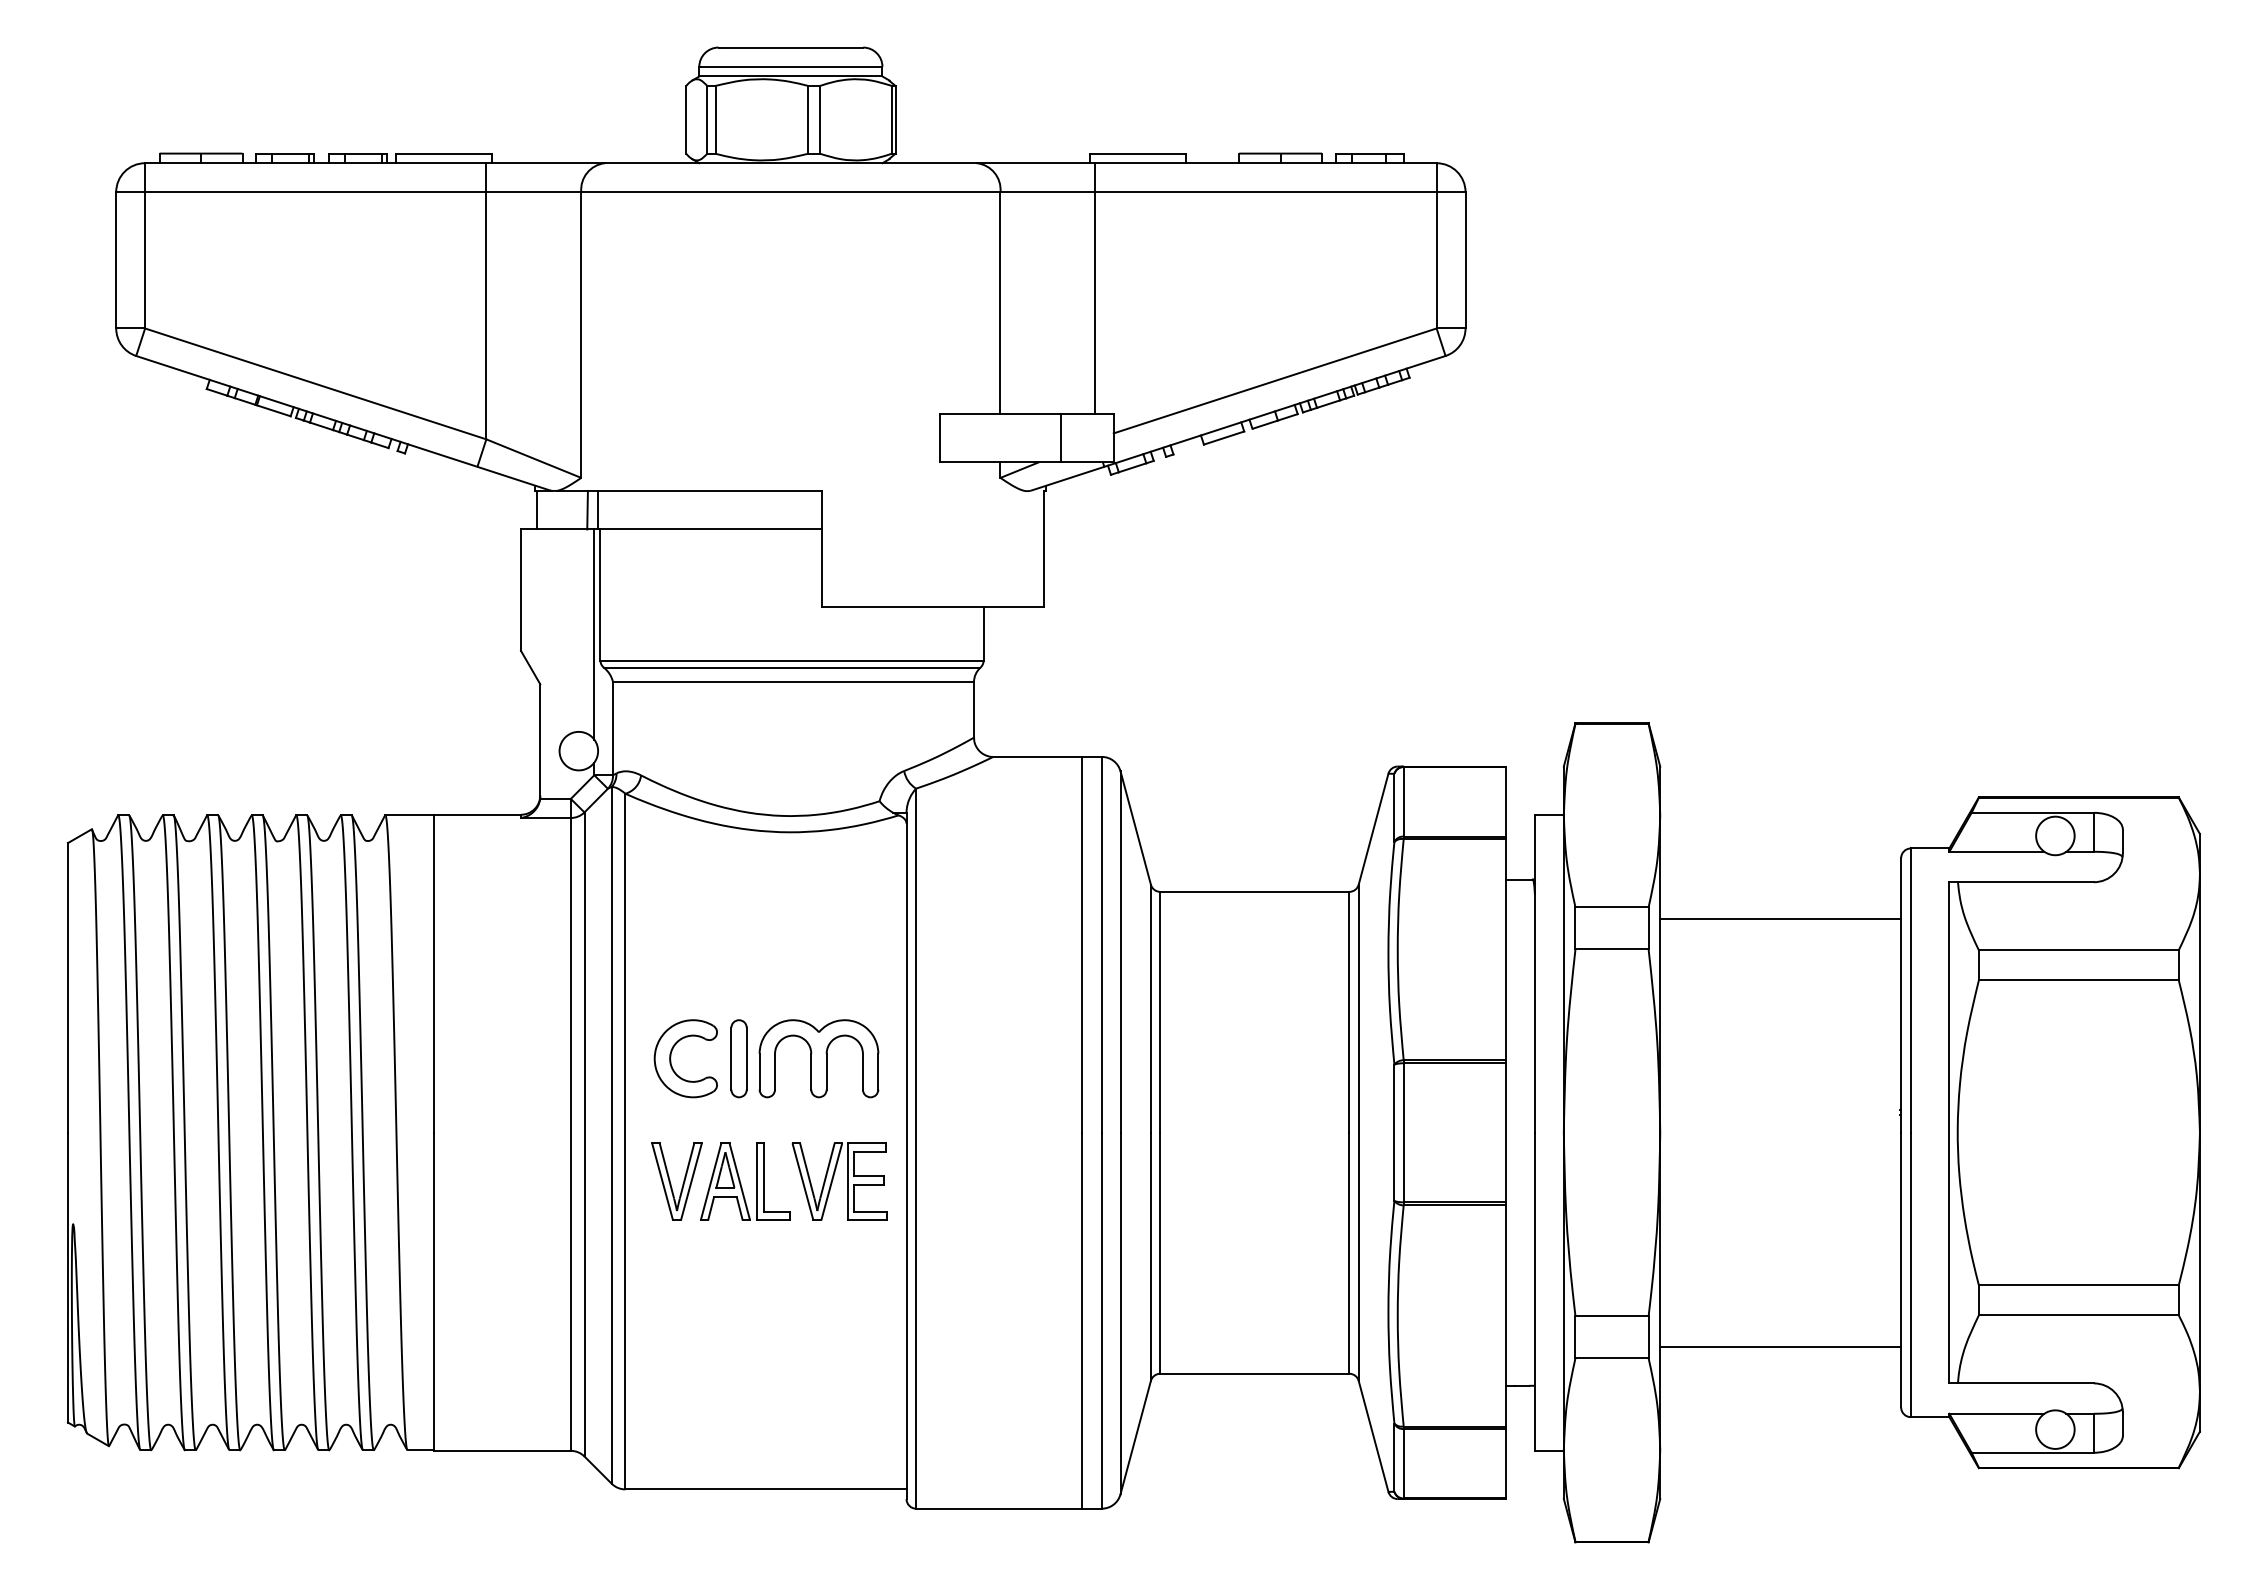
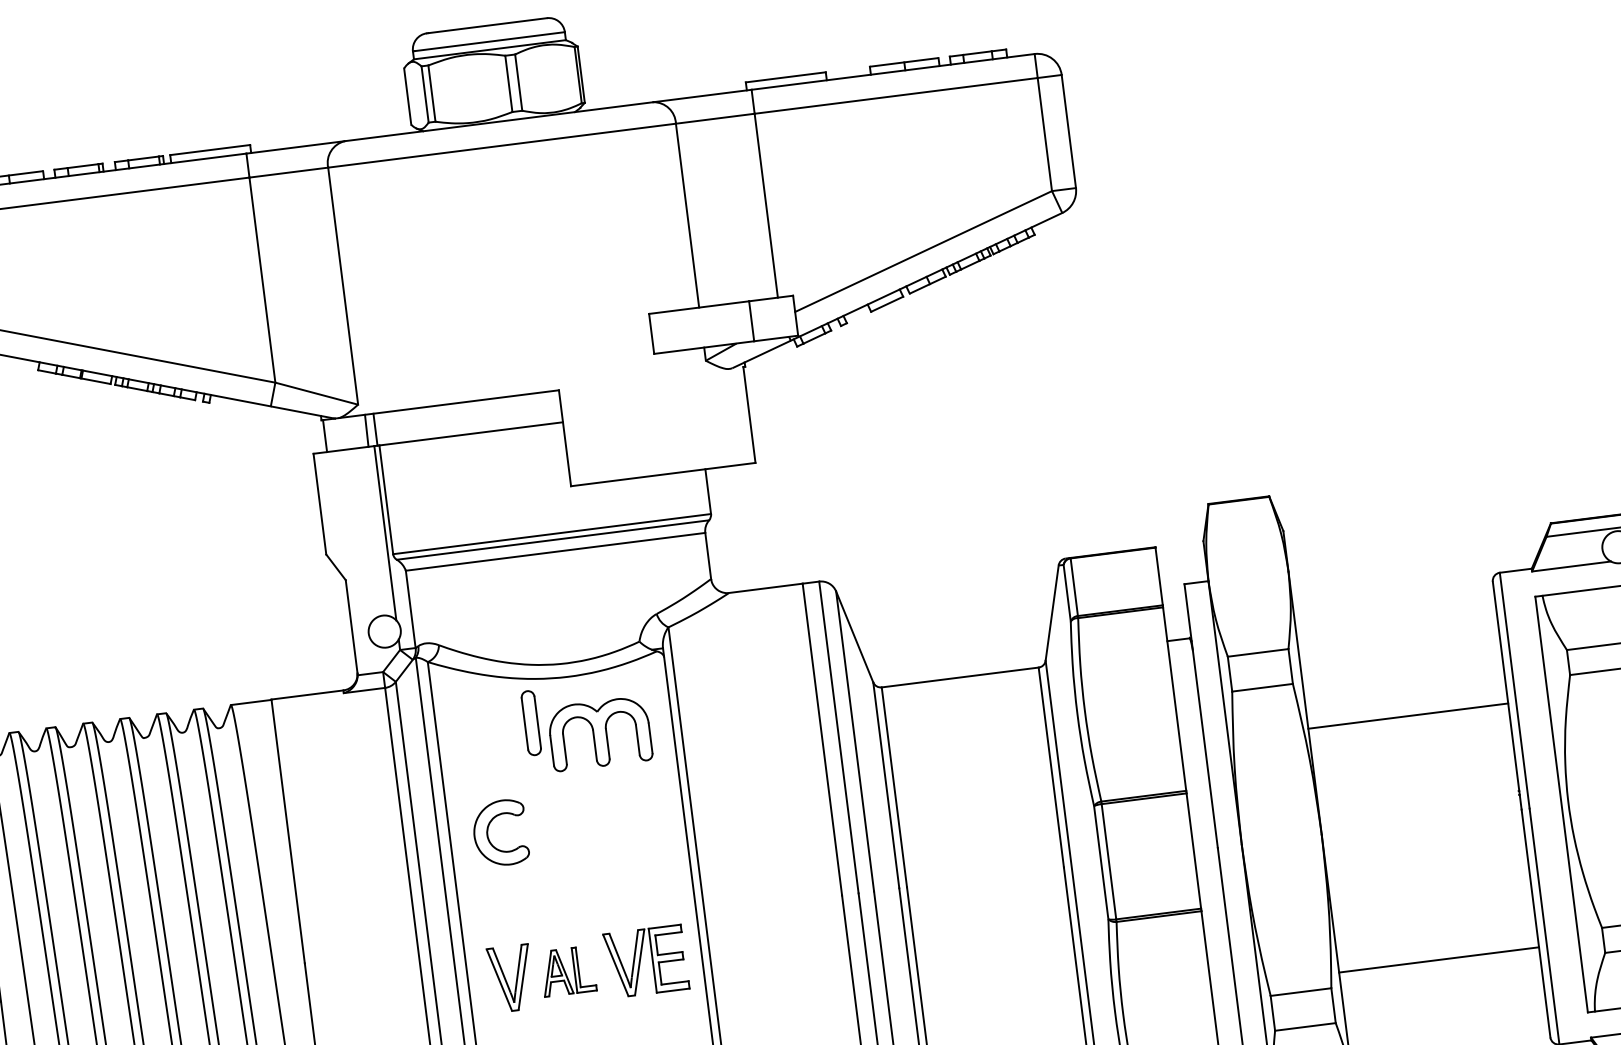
line: (1780, 918) -> (1408, 715), moved
part: (671, 1057) -> (488, 833), moved
part: (738, 1058) -> (530, 723), moved
part: (818, 1058) -> (599, 733), moved
part: (745, 1181) -> (568, 971), size x0.7
line: (1780, 1346) -> (1438, 959), moved

